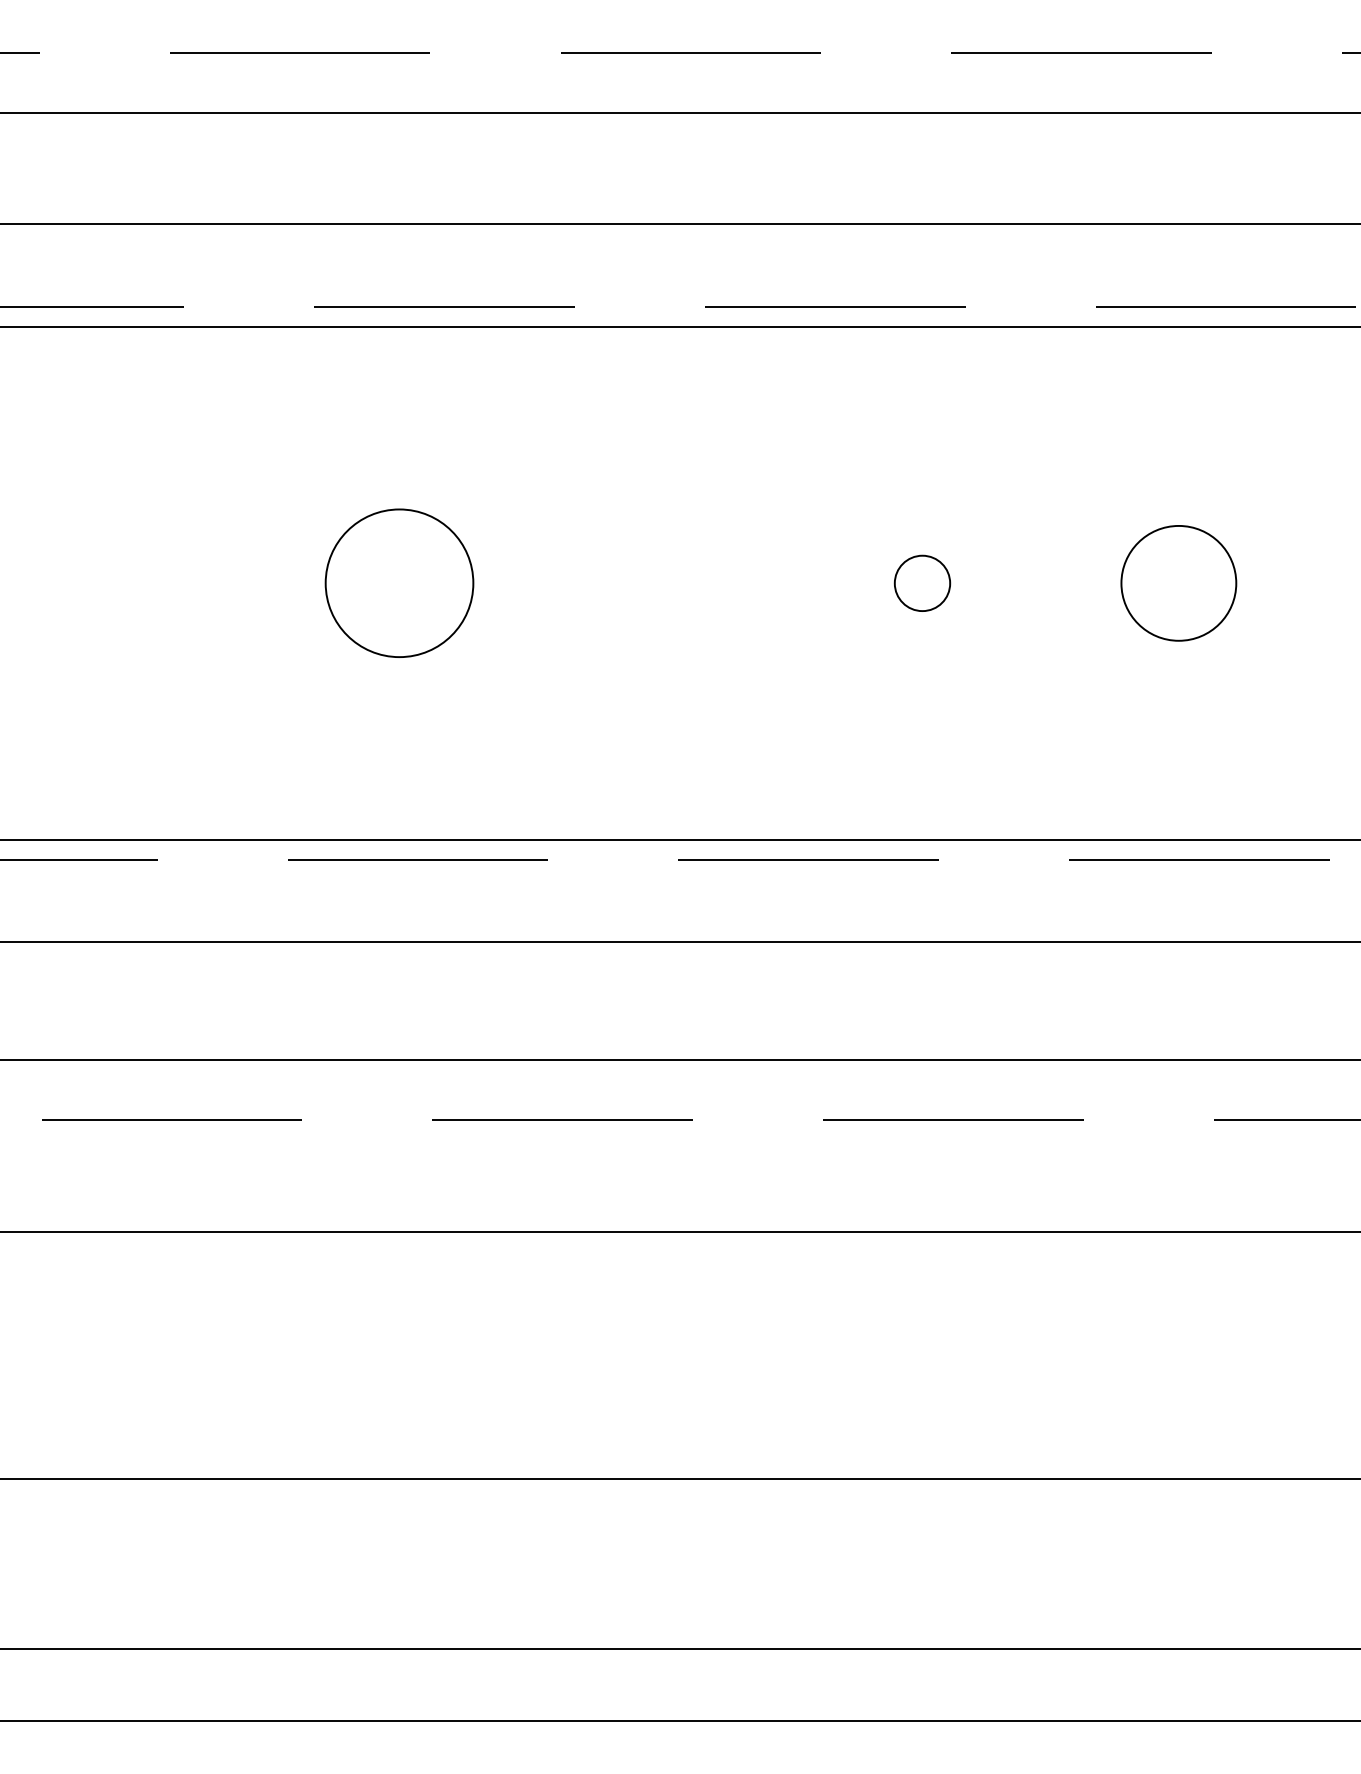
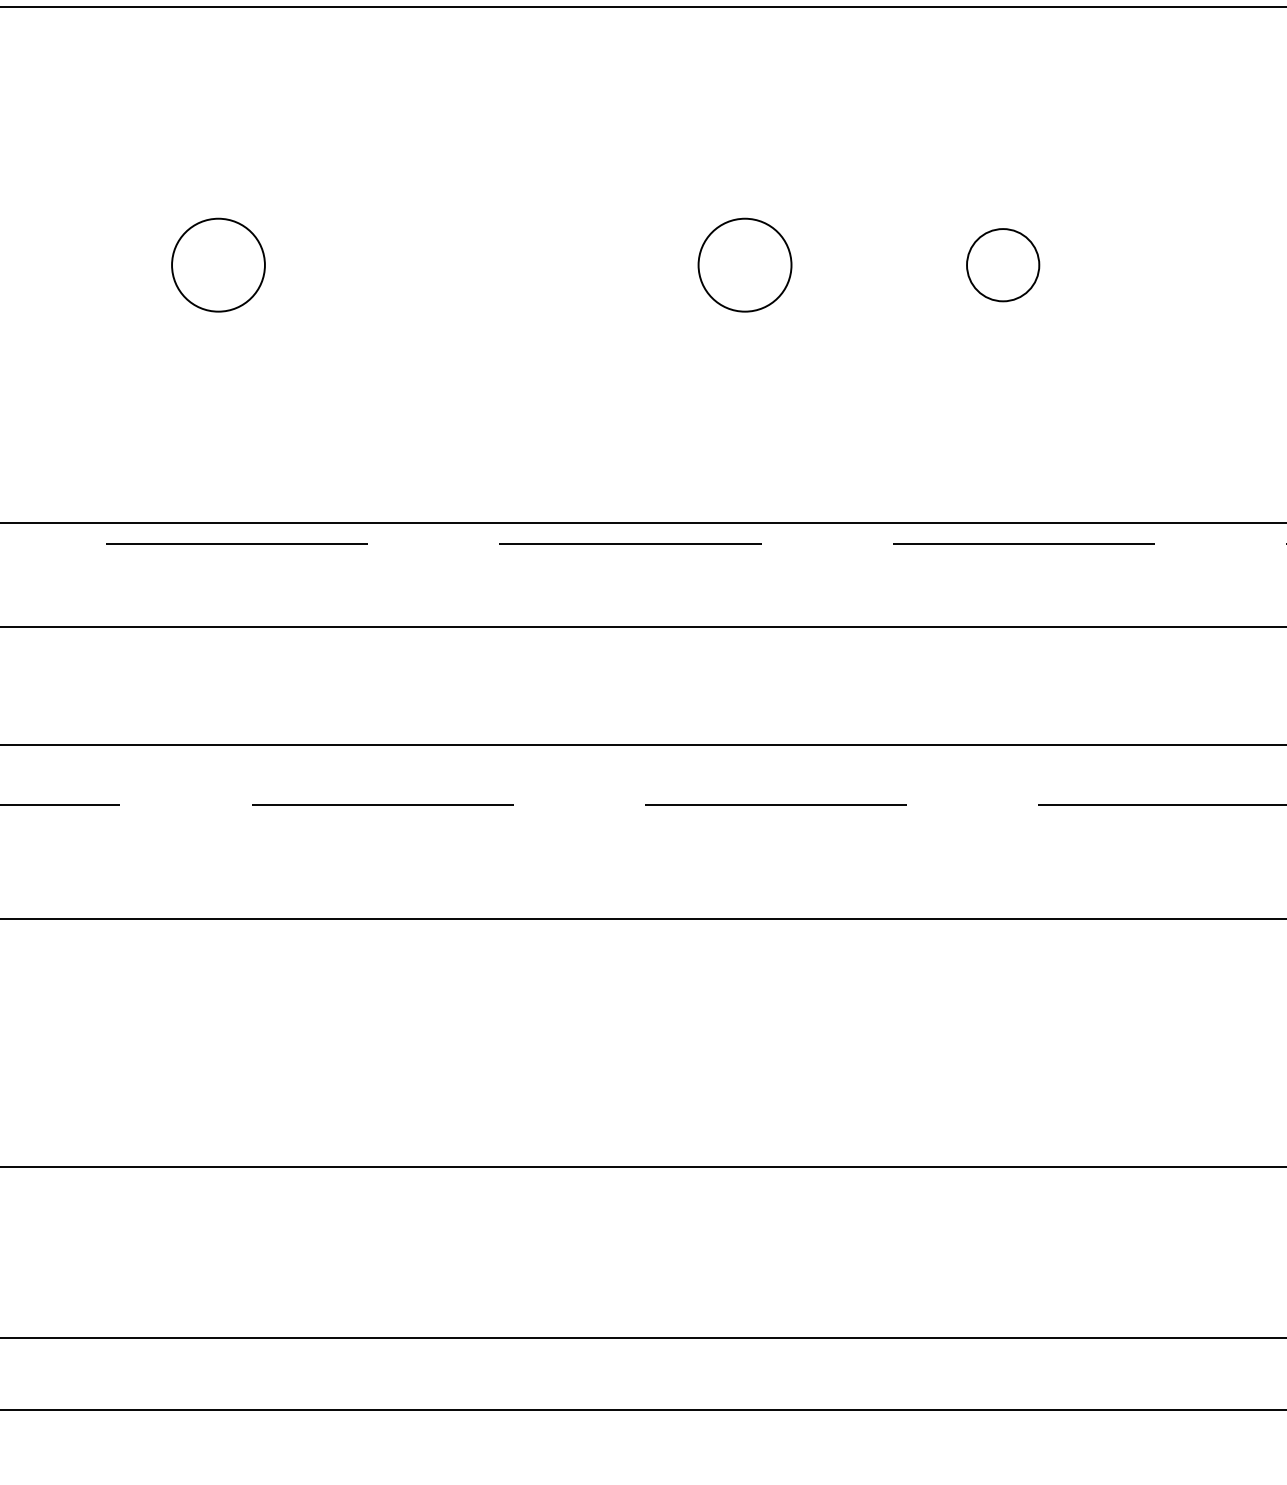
circle: (399, 583) -> (218, 265), size x0.62
circle: (922, 583) -> (745, 265), size x1.67
circle: (1178, 583) -> (1002, 265), size x0.62

